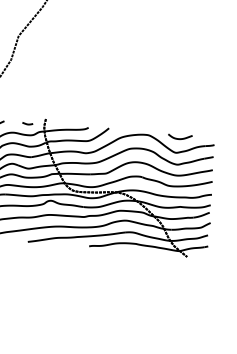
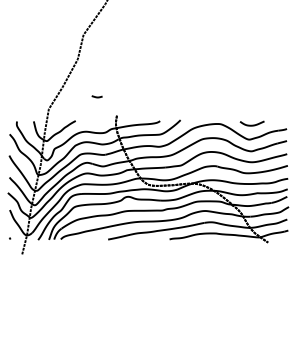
curve: (27, 123) -> (96, 96), moved

